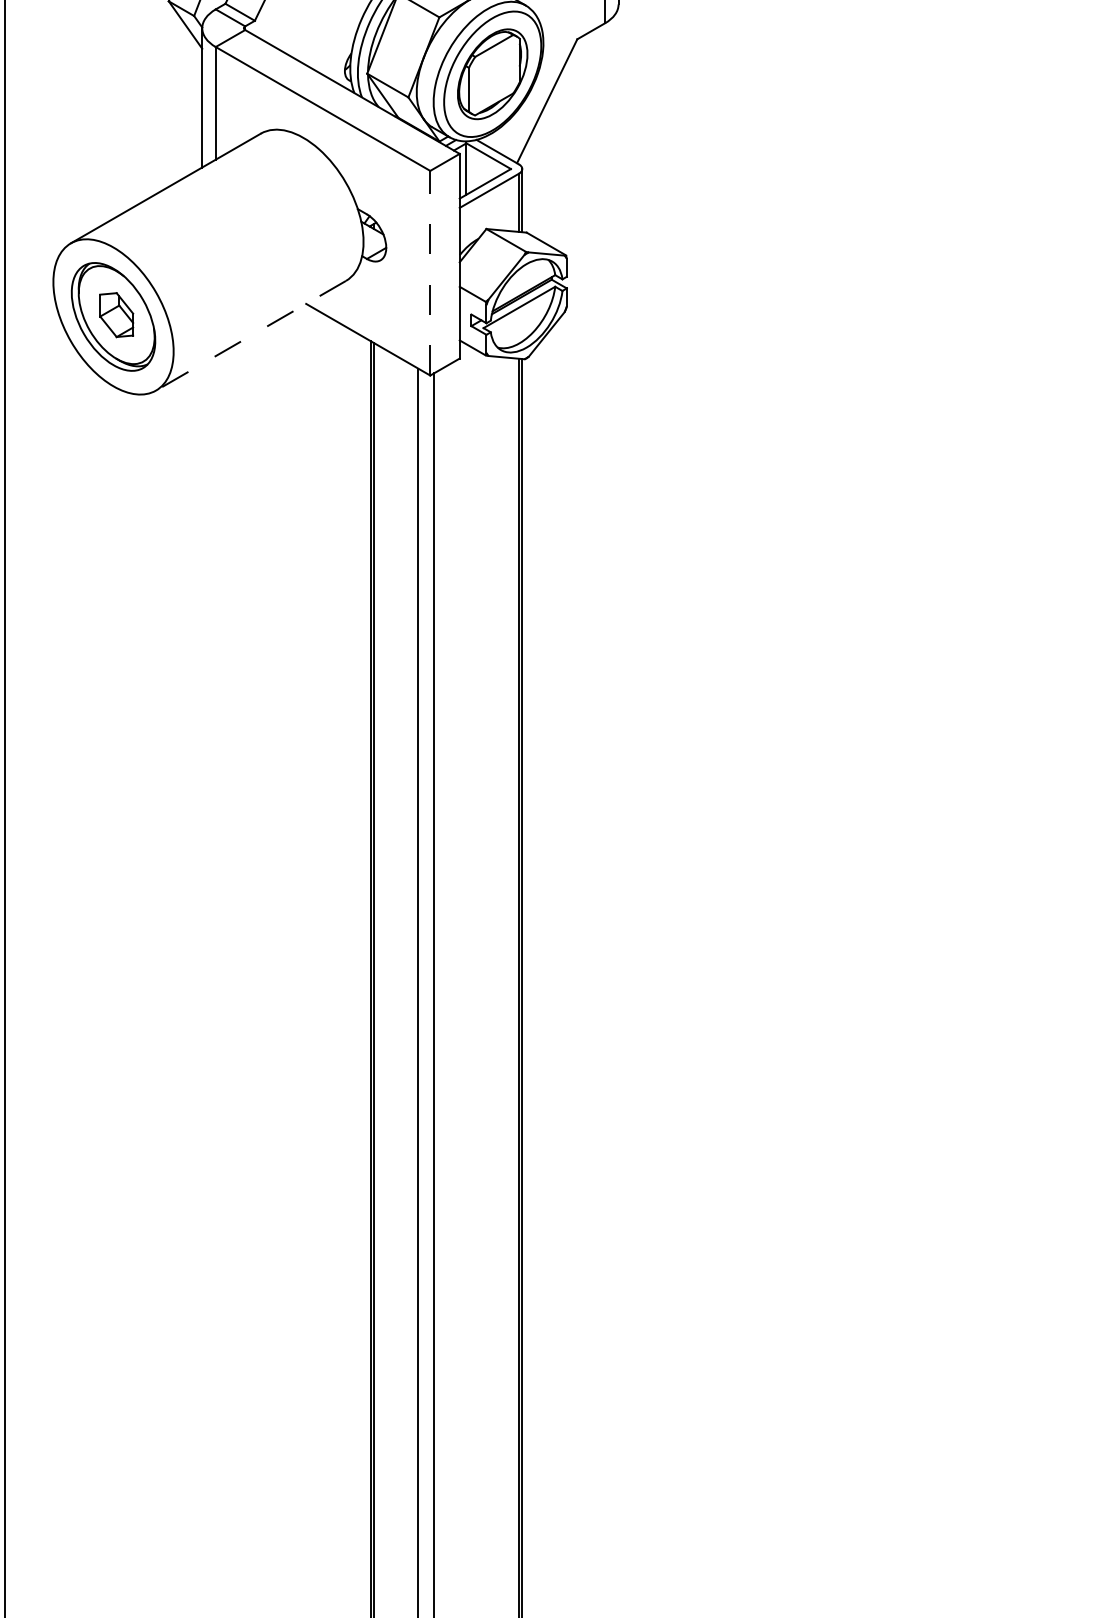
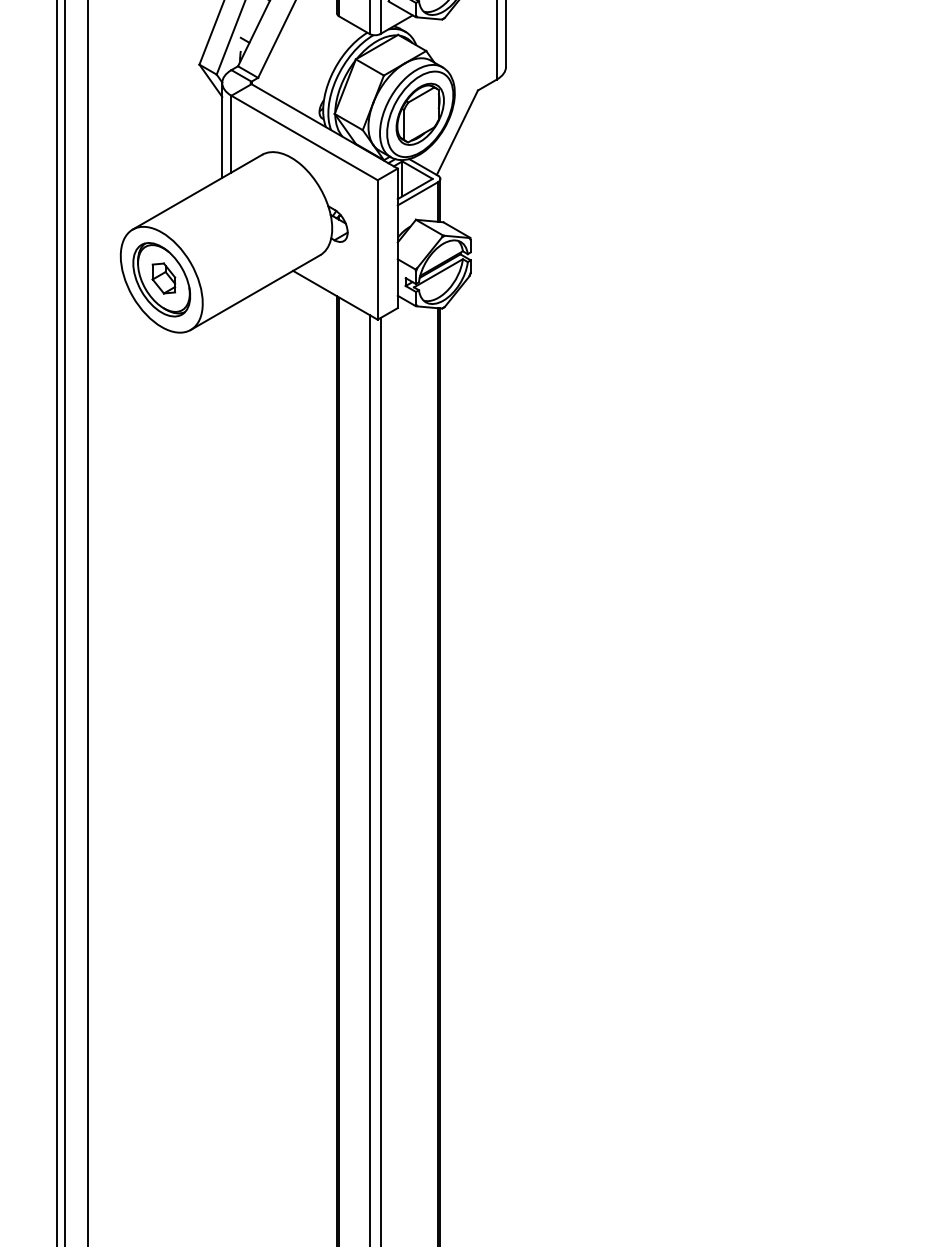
line: (429, 272) -> (377, 249), dashed -> solid
line: (251, 335) -> (255, 292), dashed -> solid

